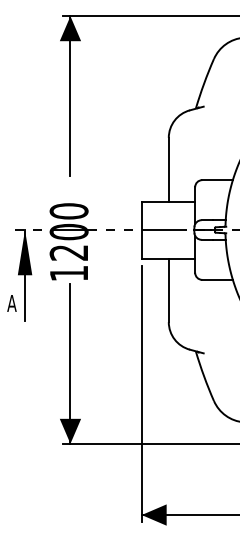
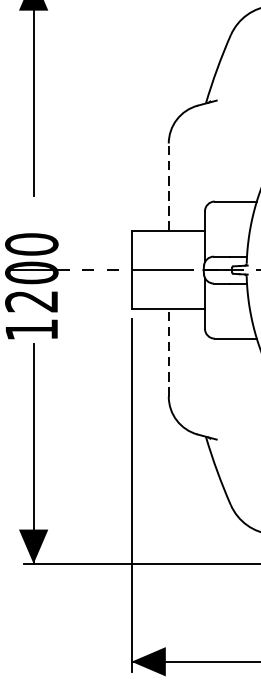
line: (168, 169) -> (168, 186), solid -> dashed
line: (168, 290) -> (168, 353), solid -> dashed

